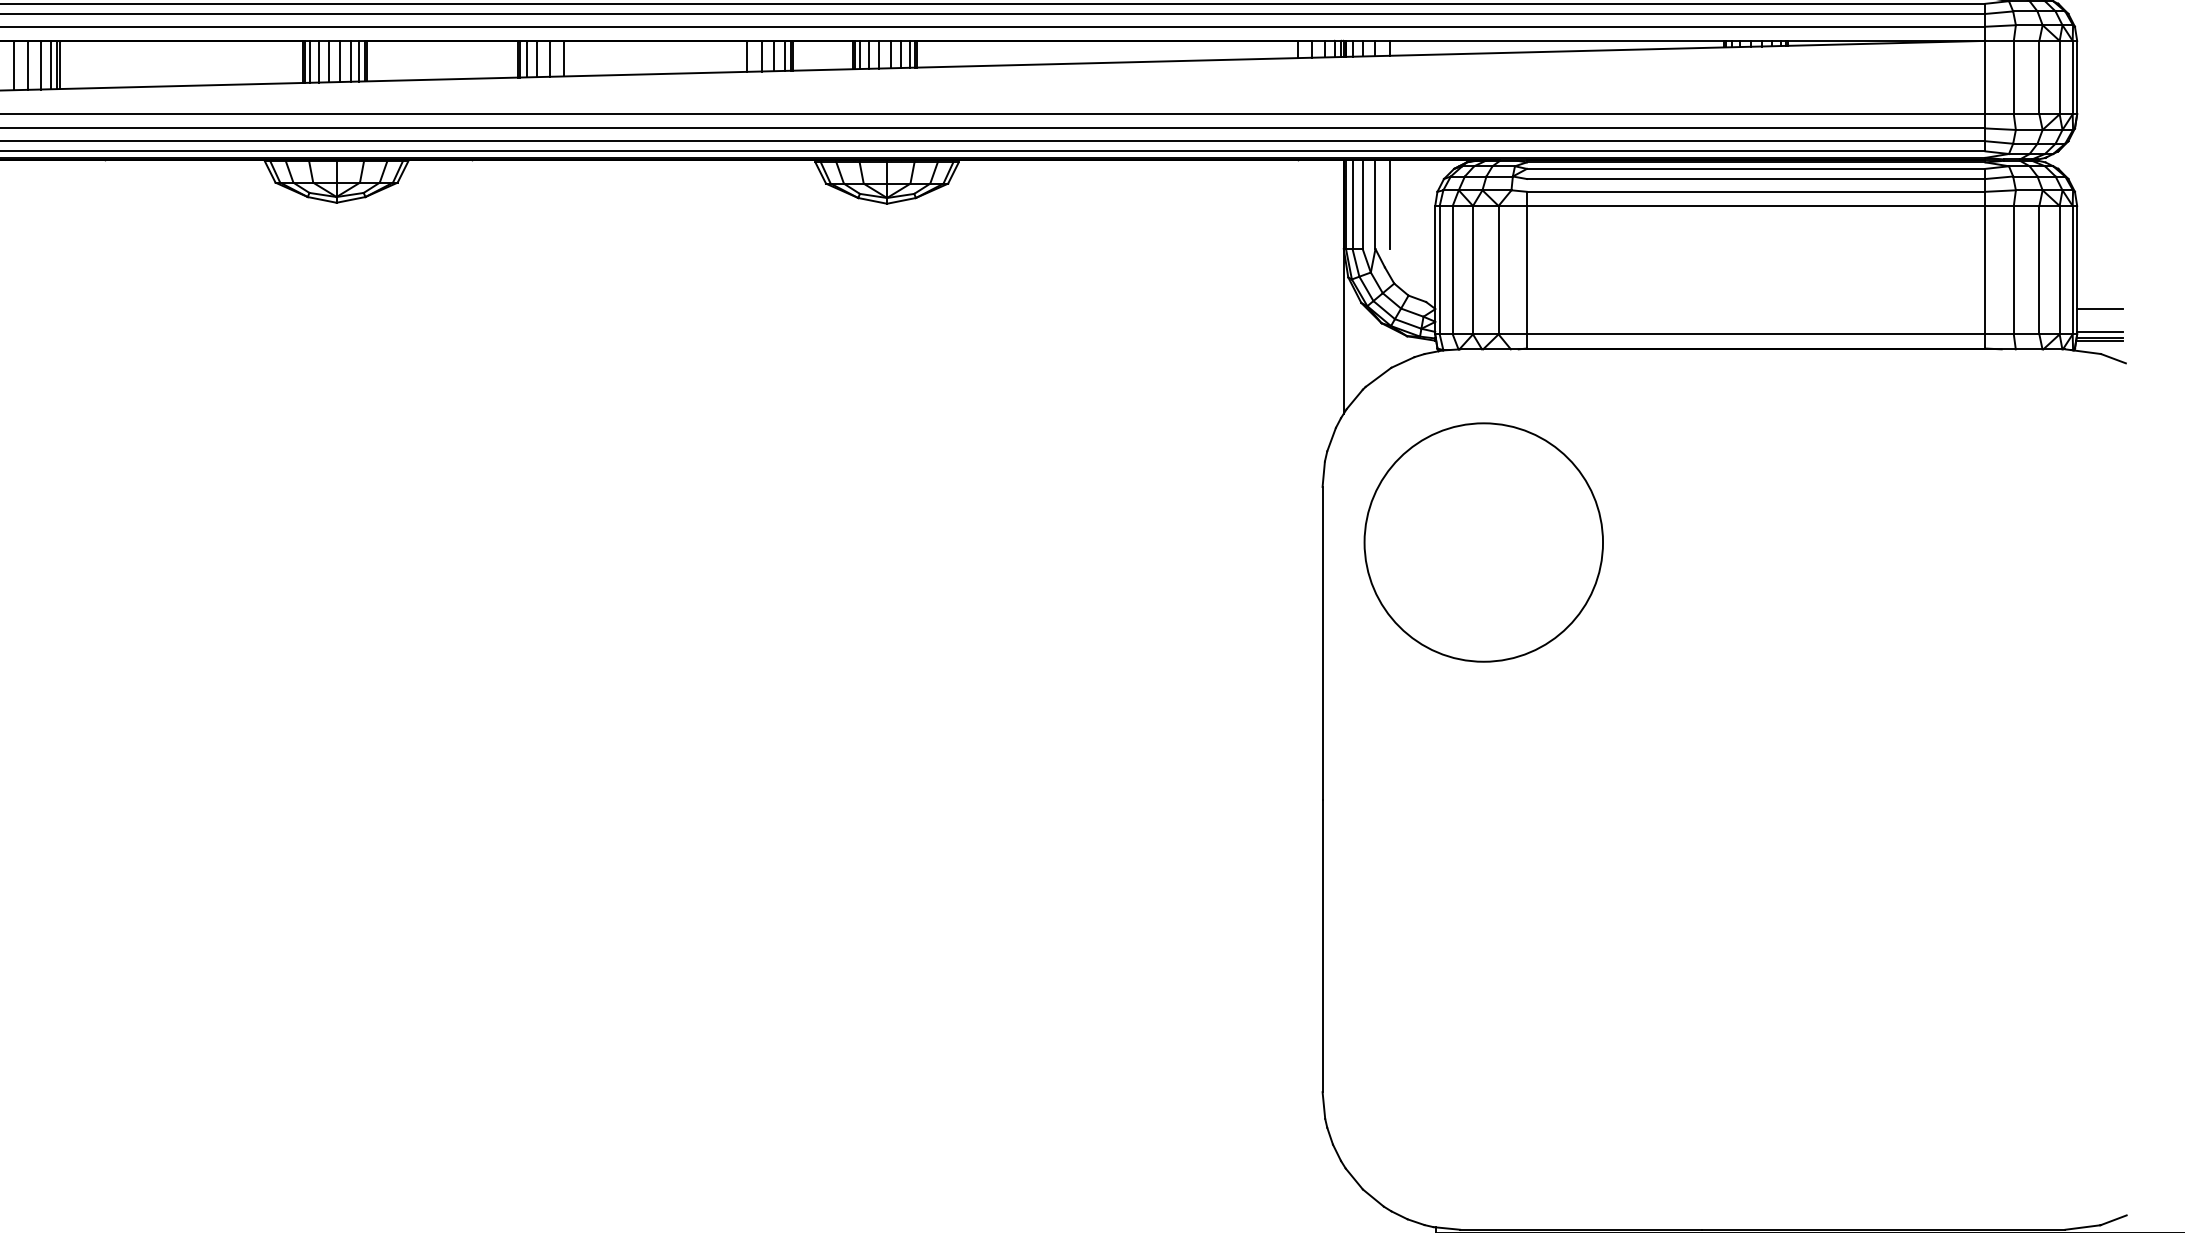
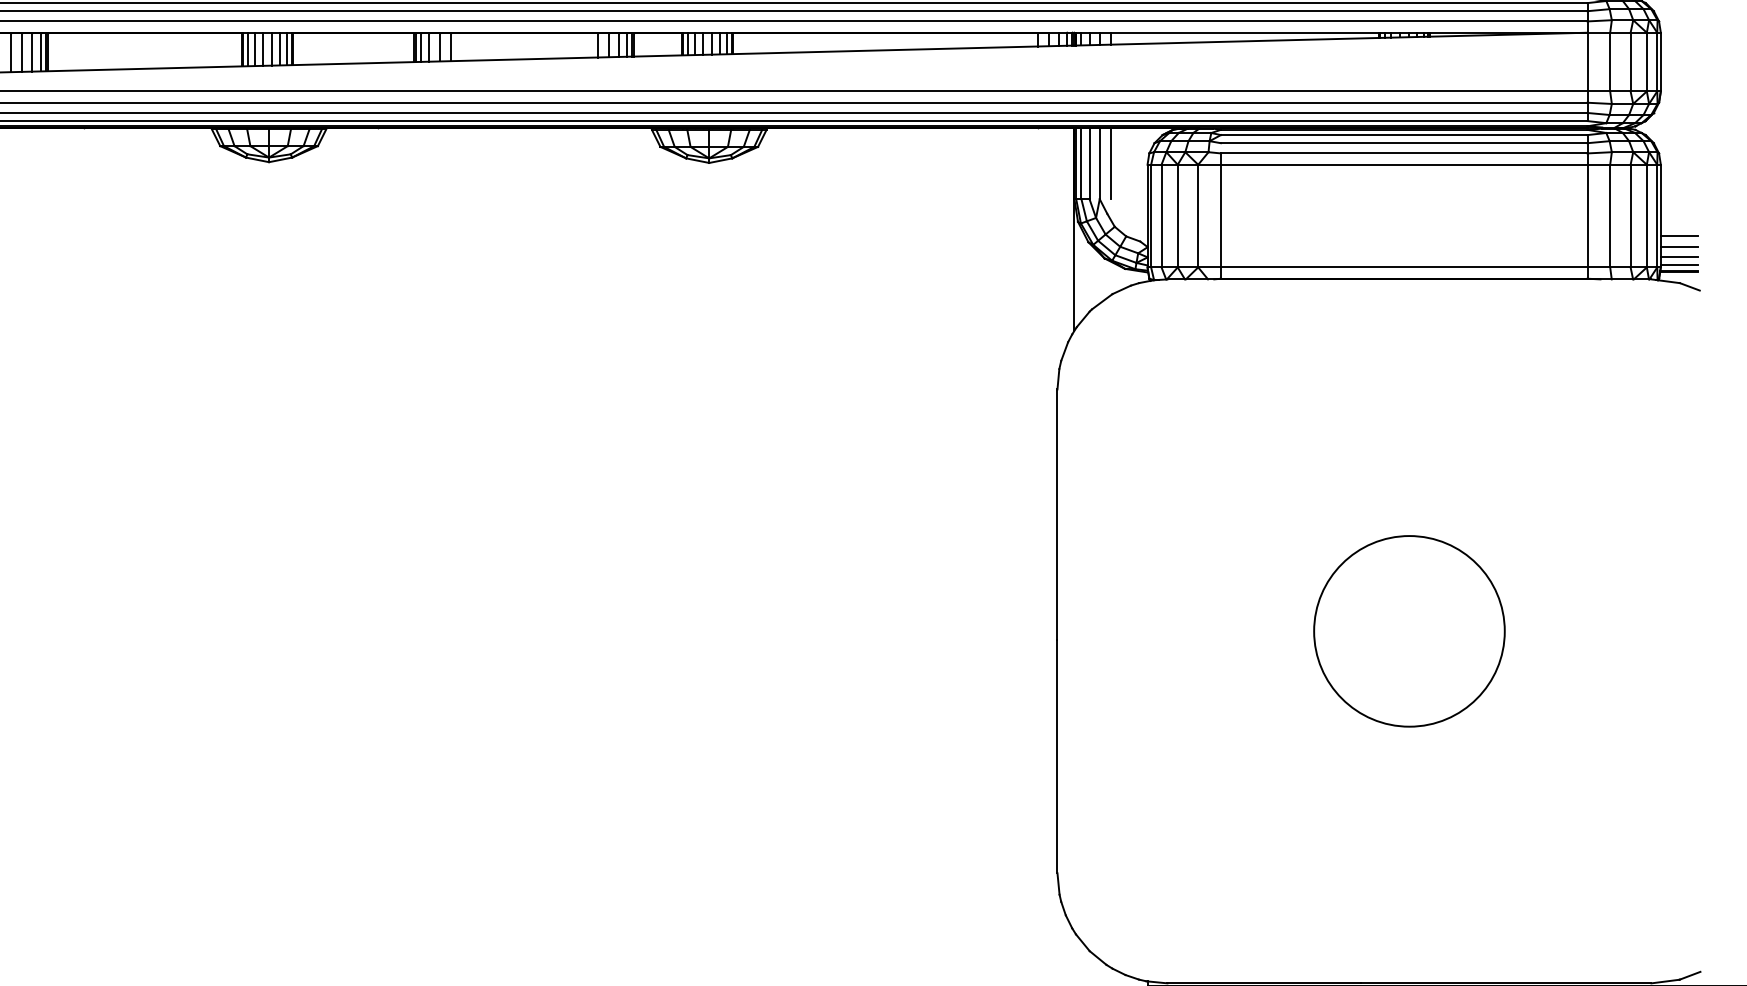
line: (2100, 294) -> (1679, 235), added
line: (2100, 321) -> (1679, 257), added
circle: (1483, 542) -> (1409, 631), moved

